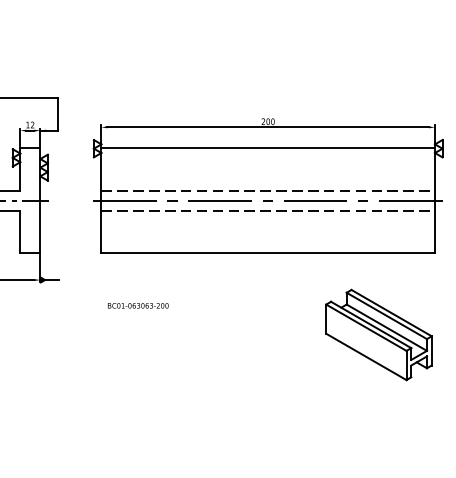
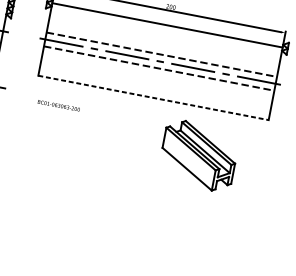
line: (268, 253) -> (153, 98), solid -> dashed
text: (138, 305) -> (59, 105), moved
part: (378, 334) -> (198, 155), moved

